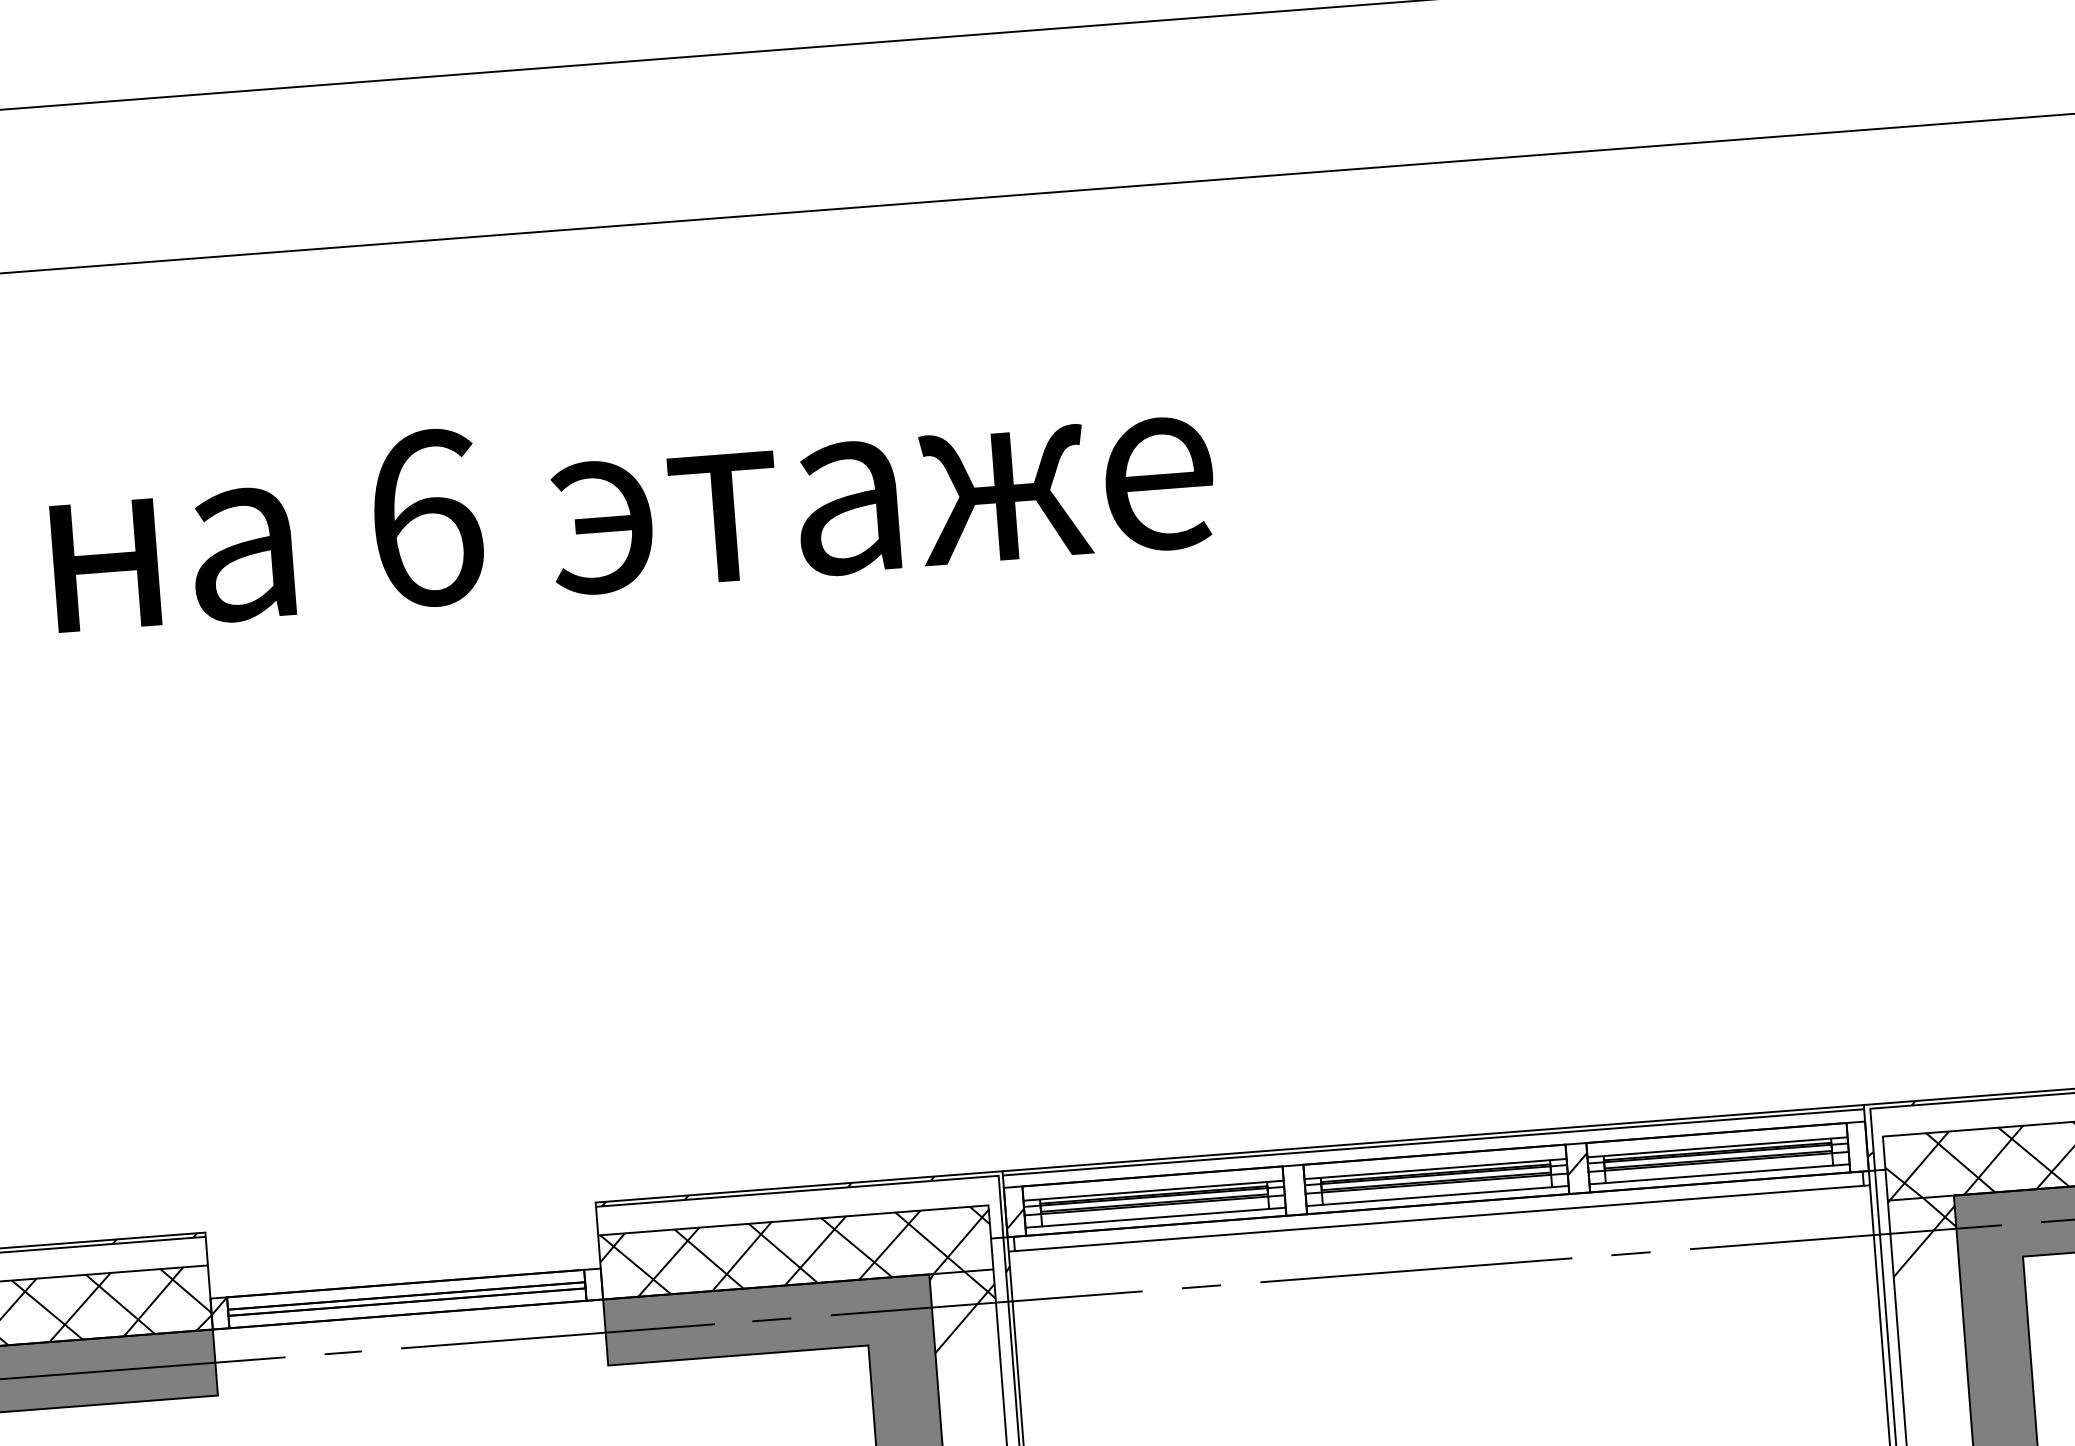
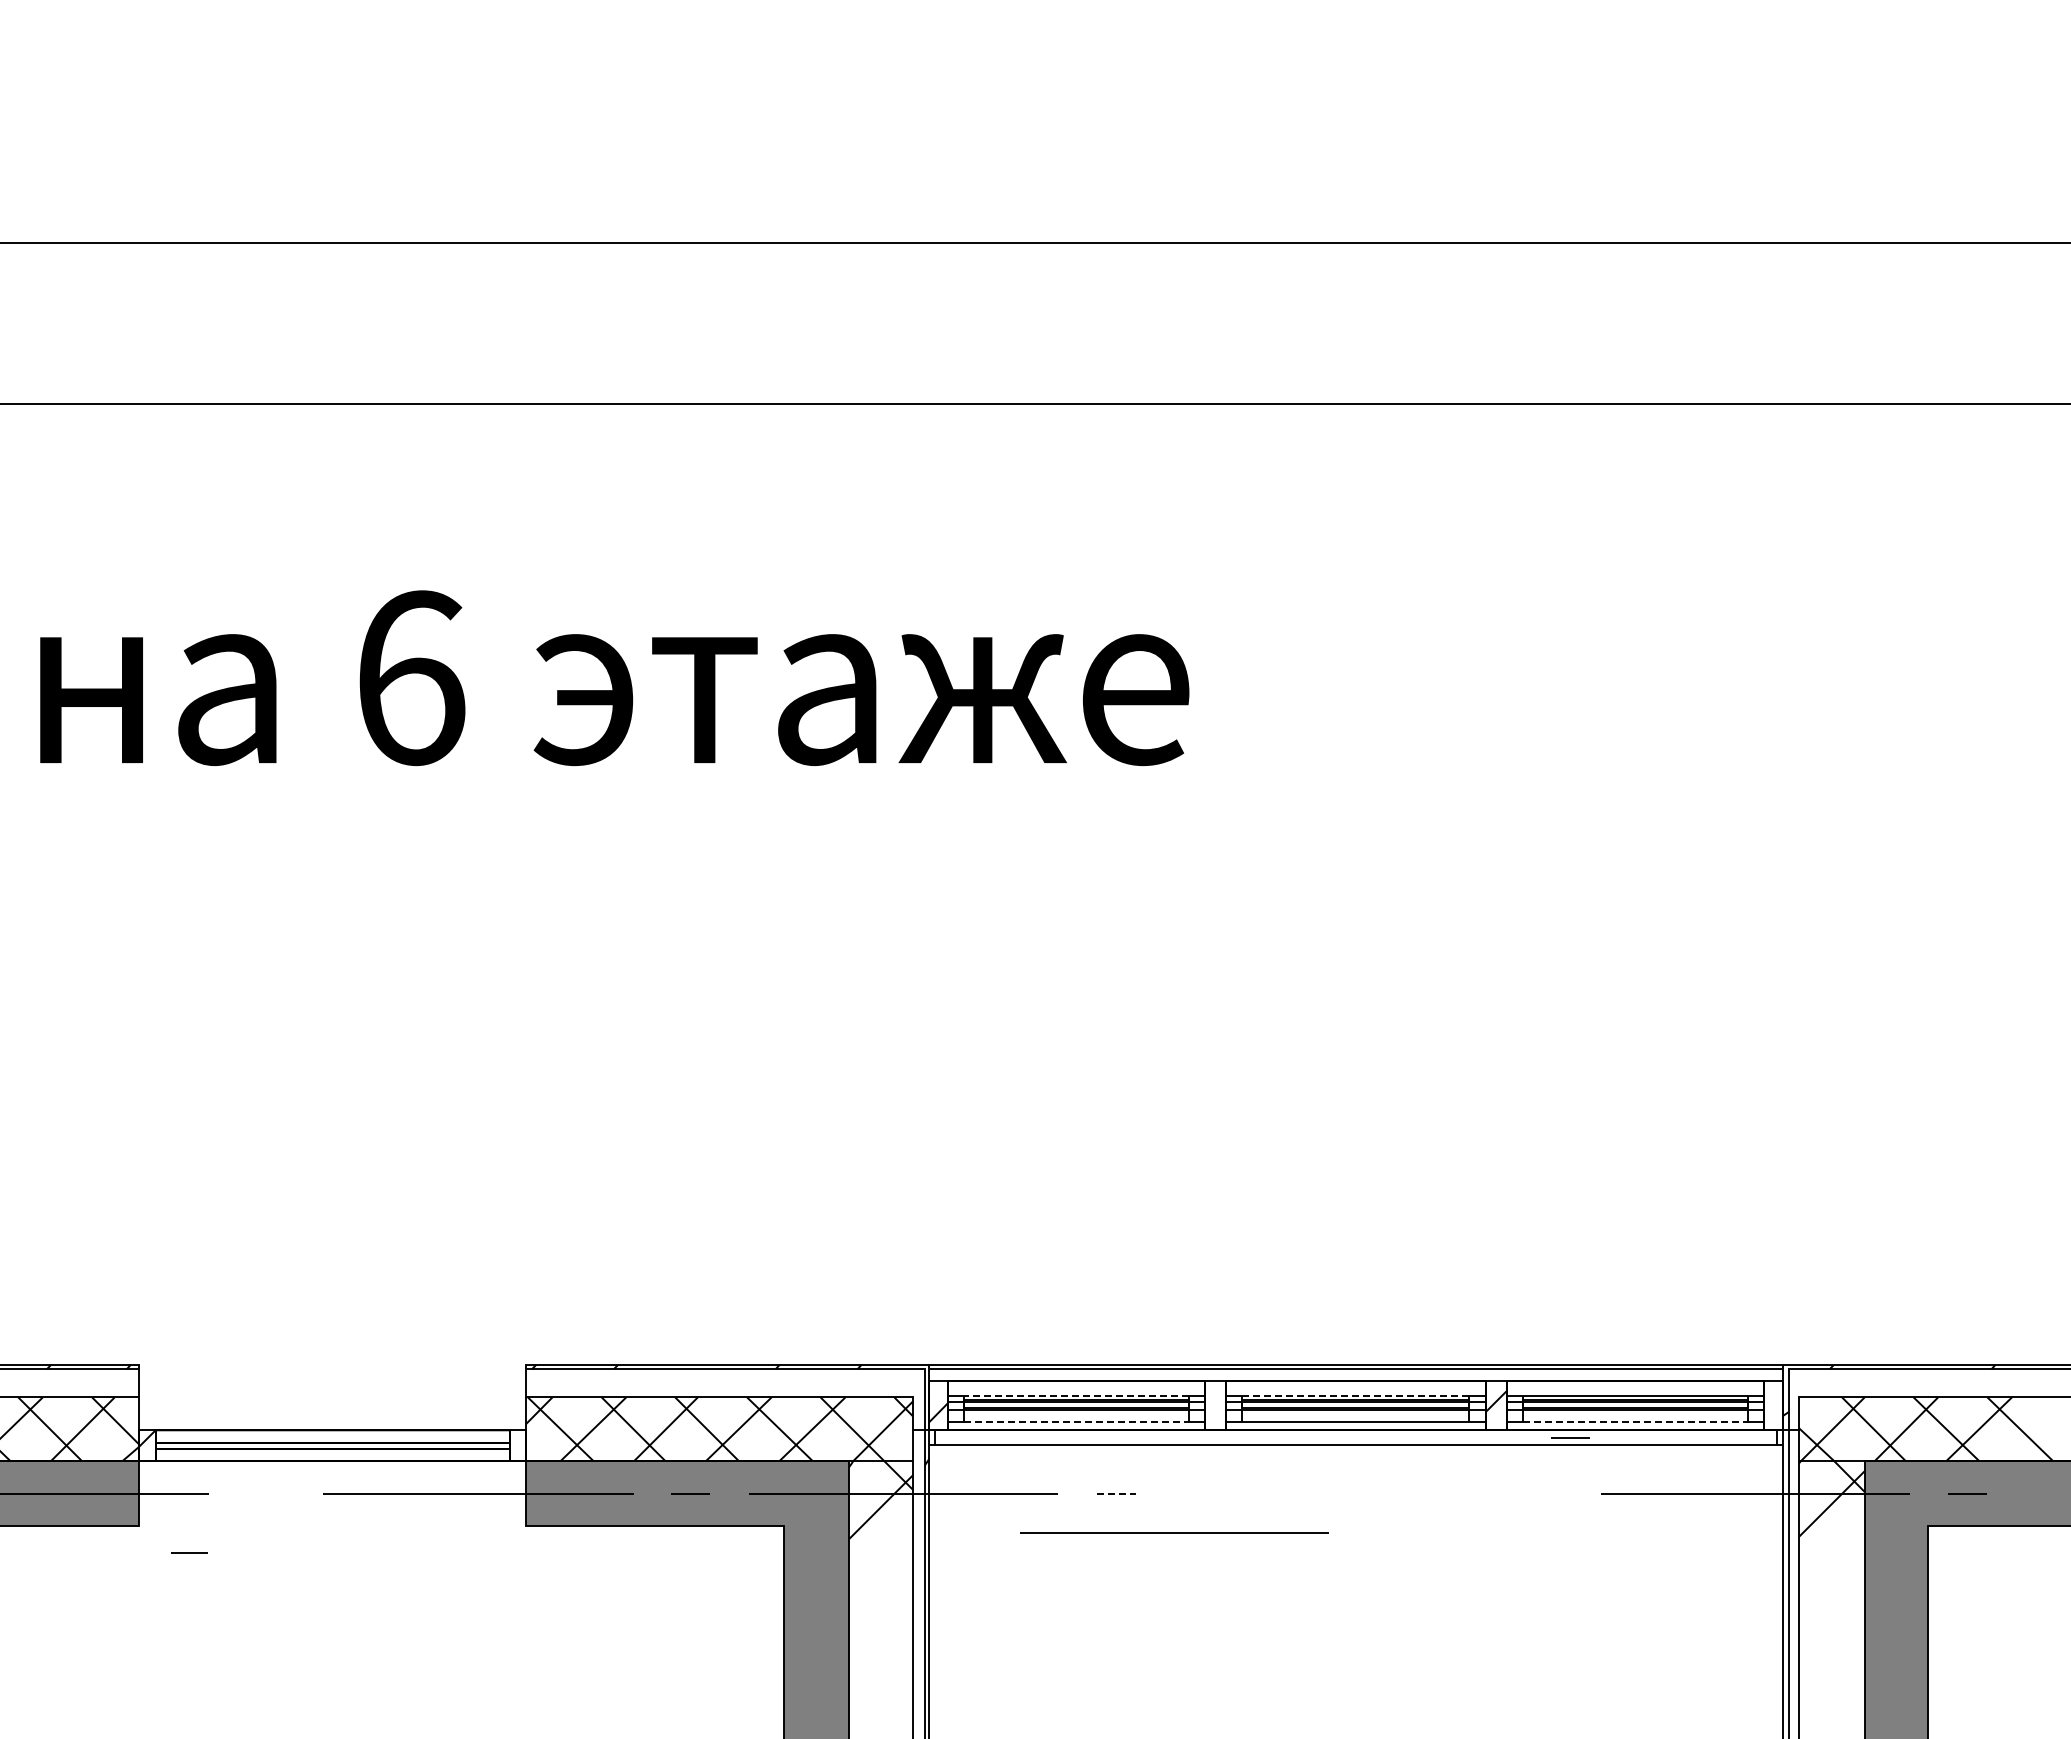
line: (1435, 1169) -> (1355, 1395), solid -> dashed
line: (1719, 1174) -> (1635, 1422), solid -> dashed
line: (1153, 1190) -> (1076, 1395), solid -> dashed
line: (1156, 1217) -> (1077, 1422), solid -> dashed
line: (1631, 1253) -> (1570, 1437), moved
line: (1416, 1269) -> (1174, 1532), moved
line: (1202, 1286) -> (1117, 1493), solid -> dashed
line: (343, 1352) -> (189, 1552), moved

